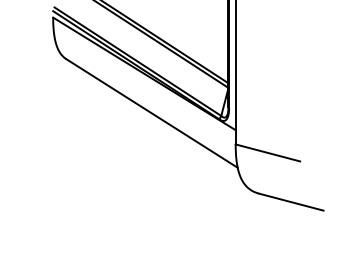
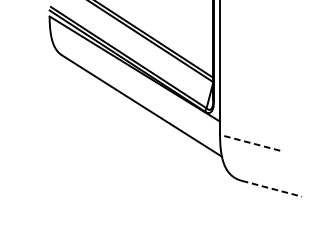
line: (267, 152) -> (249, 142), solid -> dashed
line: (291, 202) -> (272, 189), solid -> dashed

